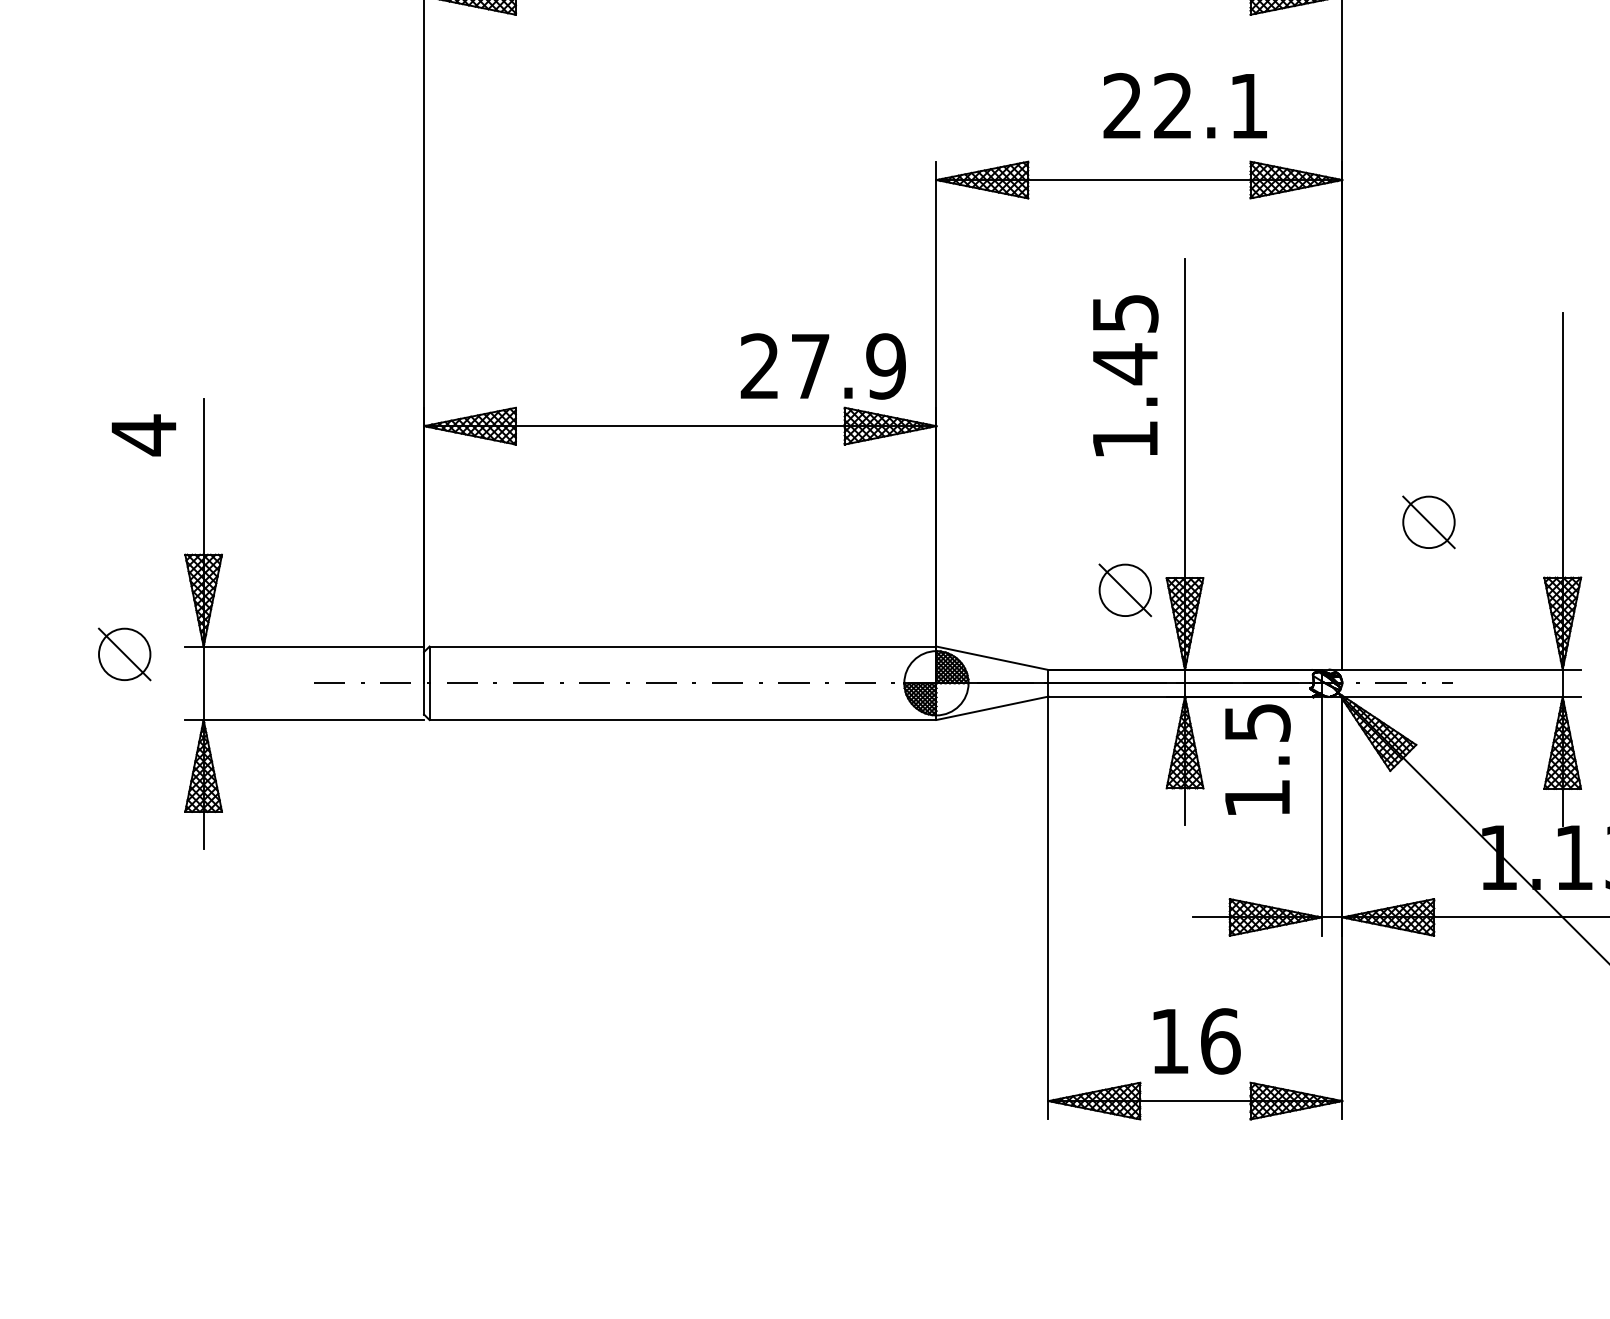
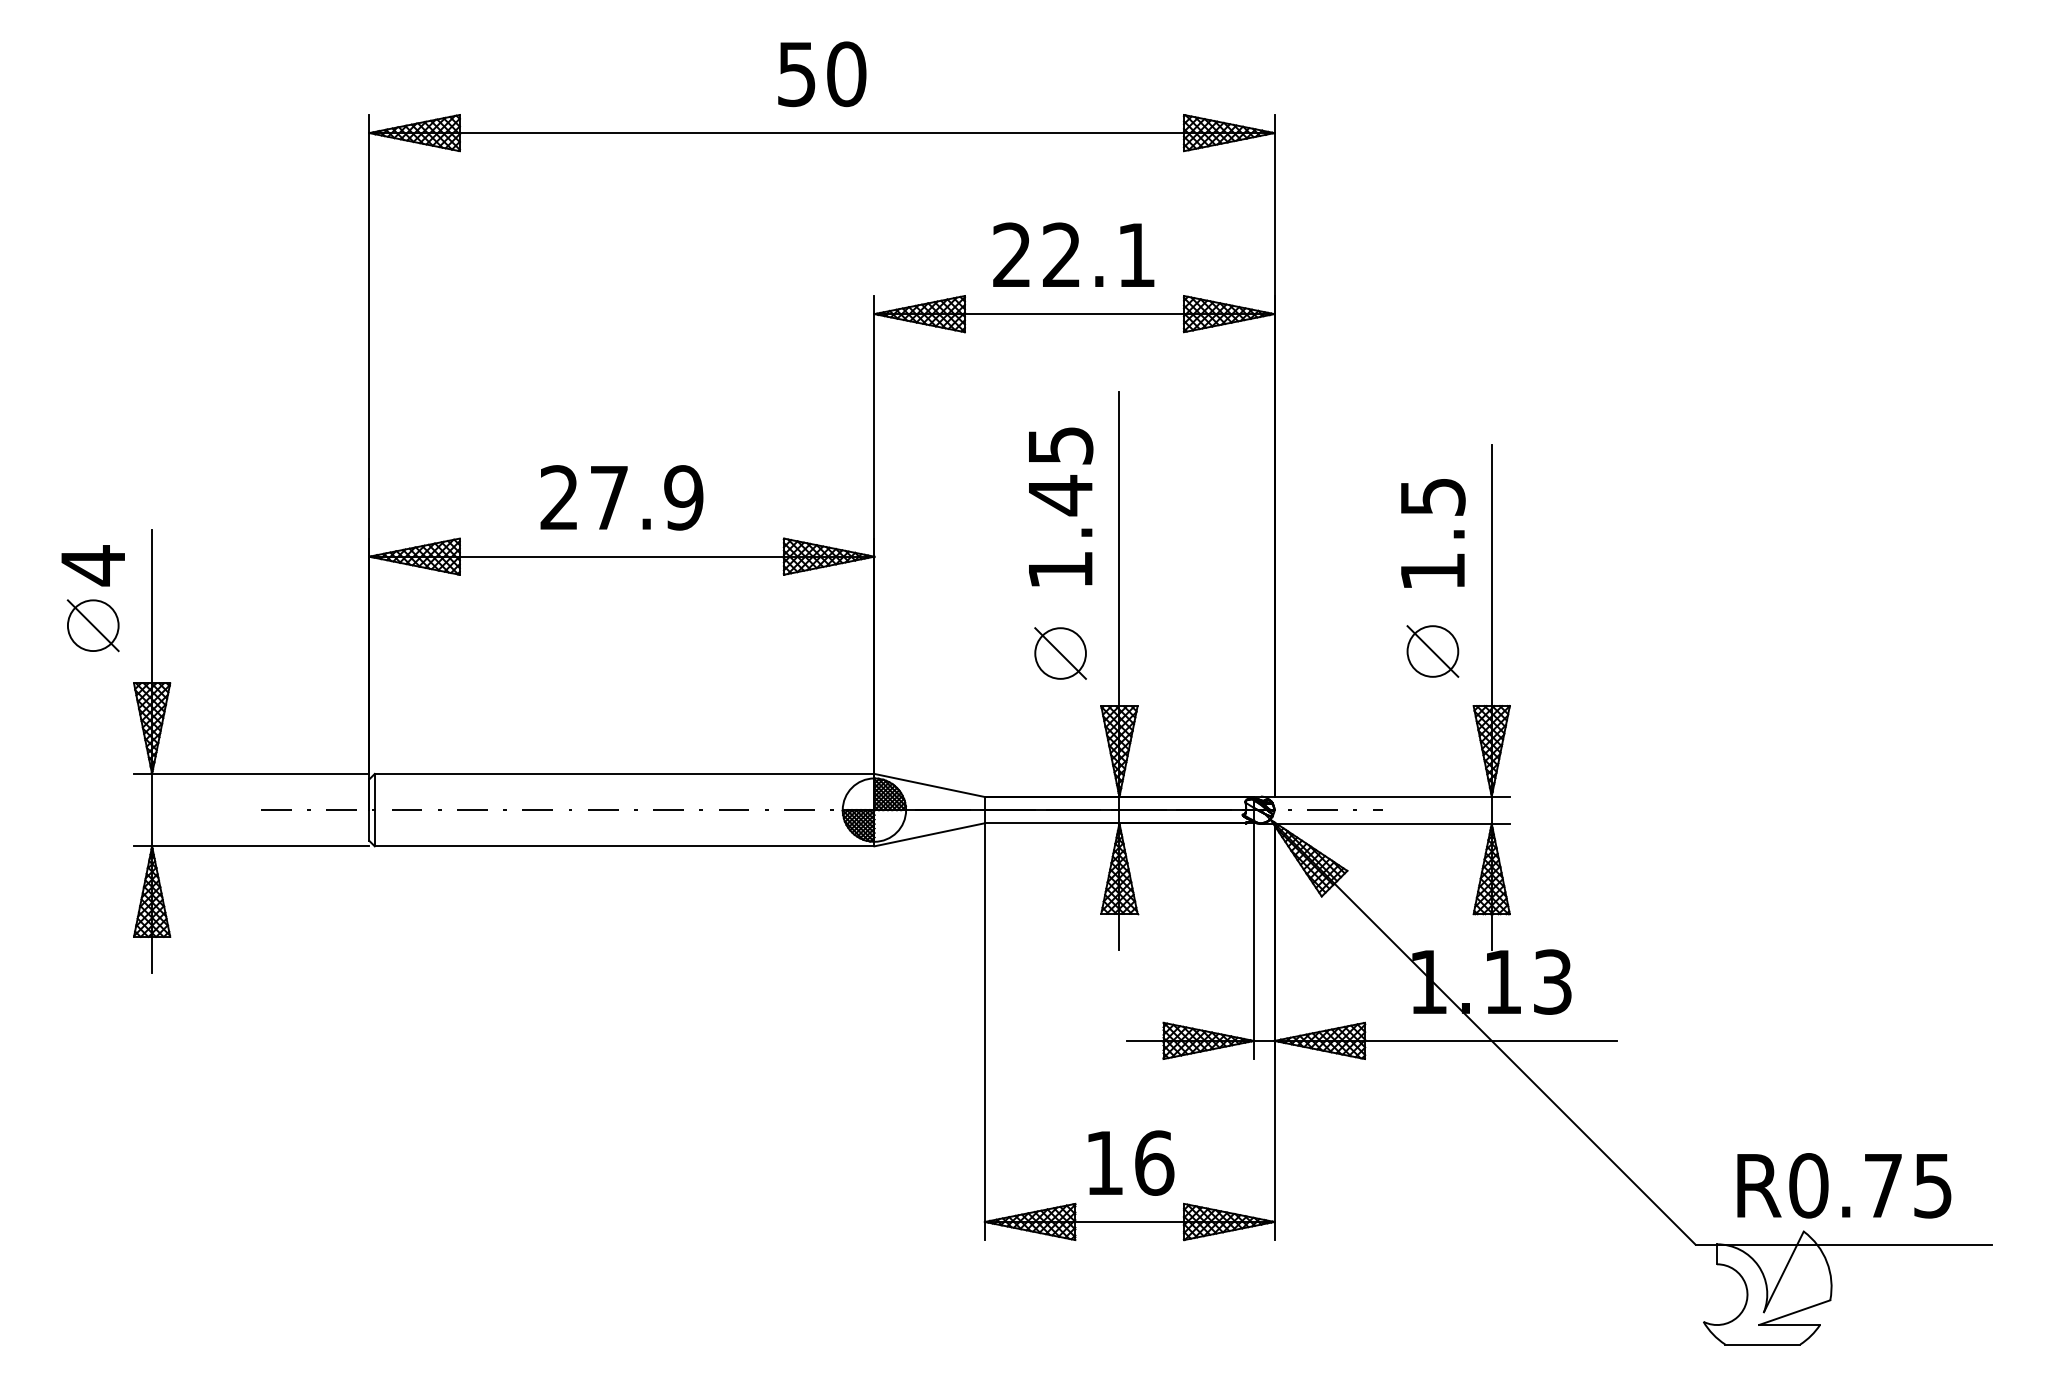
text: (1185, 105) -> (1073, 254), moved
text: (822, 366) -> (621, 497), moved
part: (1428, 522) -> (1432, 651), moved
part: (1125, 590) -> (1060, 653), moved
part: (123, 654) -> (92, 625), moved
text: (1258, 759) -> (1433, 533), moved

